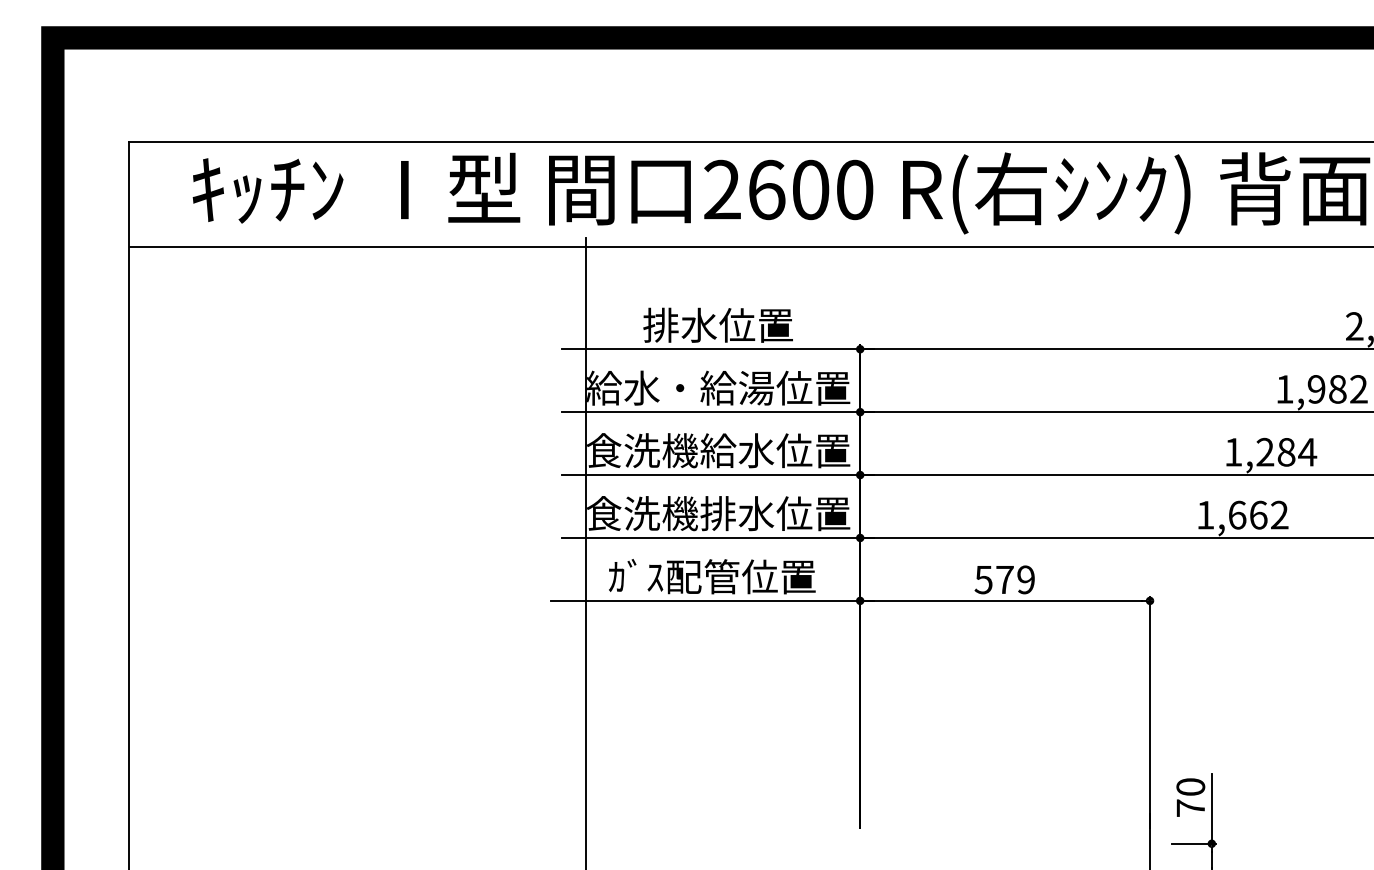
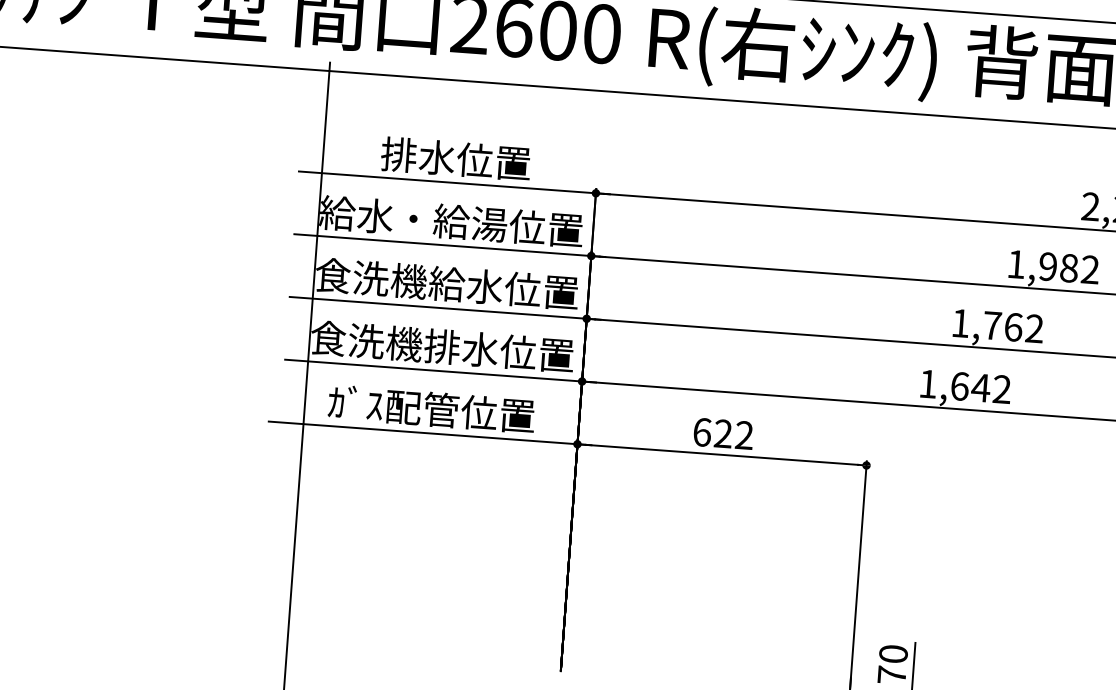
text: (1286, 451) -> (1013, 326), 1,284 -> 1,762
text: (1258, 514) -> (981, 387), 1,662 -> 1,642
text: (1004, 579) -> (722, 433), 579 -> 622

